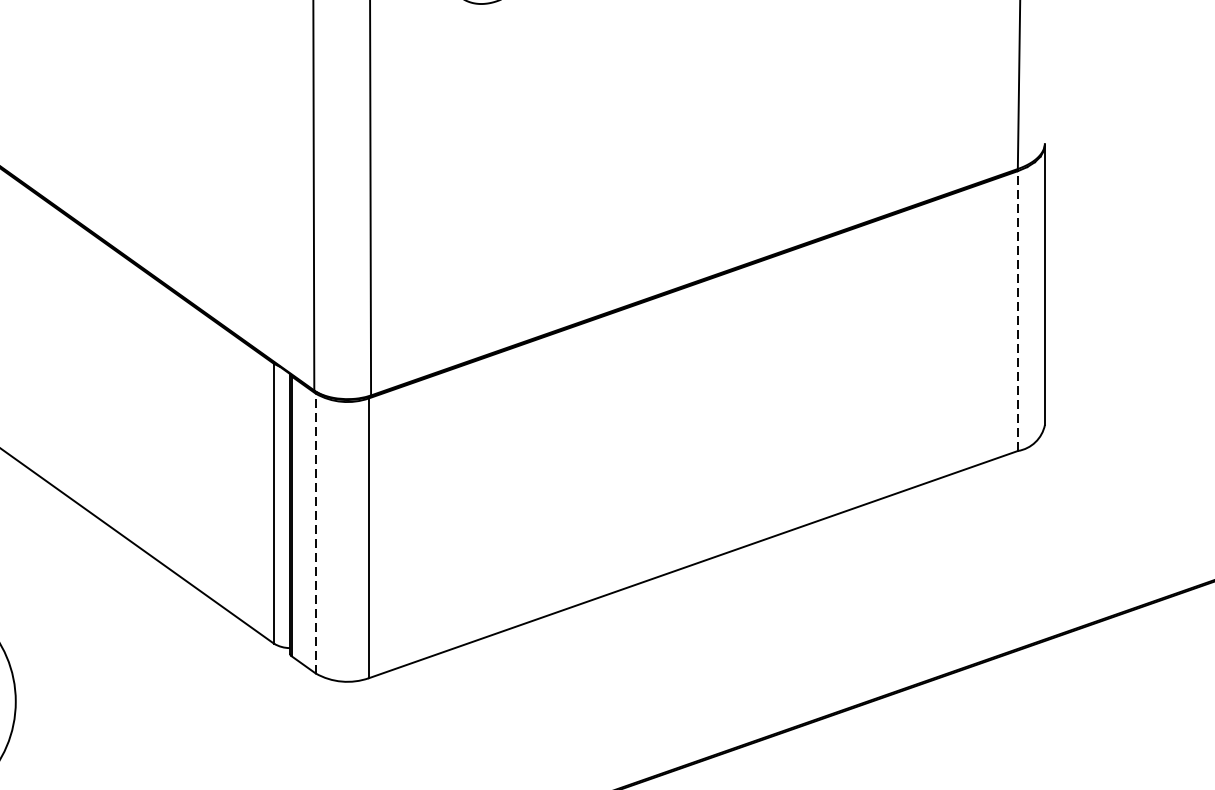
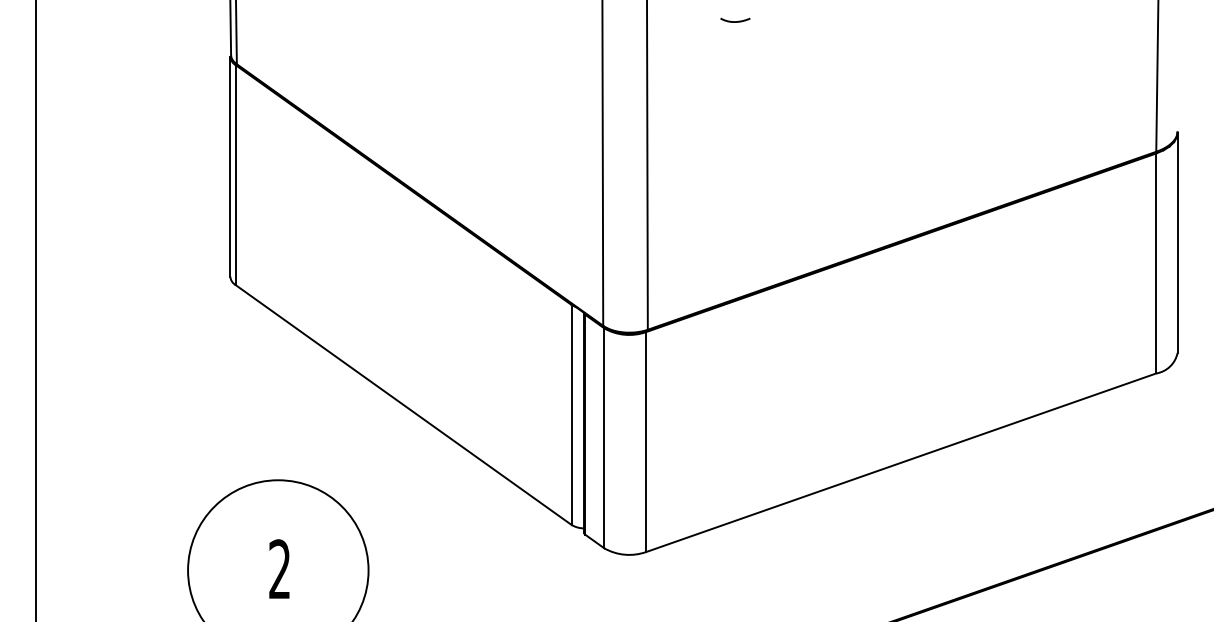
line: (1018, 311) -> (1156, 263), dashed -> solid
line: (315, 533) -> (604, 438), dashed -> solid

